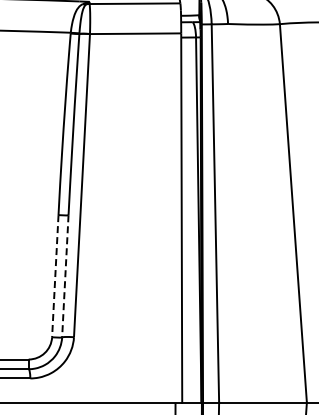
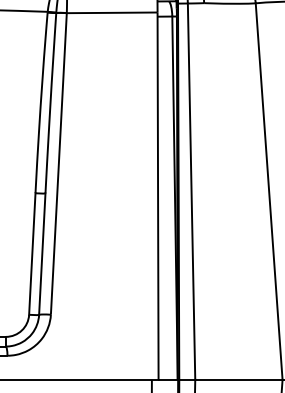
line: (55, 276) -> (32, 254), dashed -> solid
line: (65, 276) -> (42, 254), dashed -> solid

